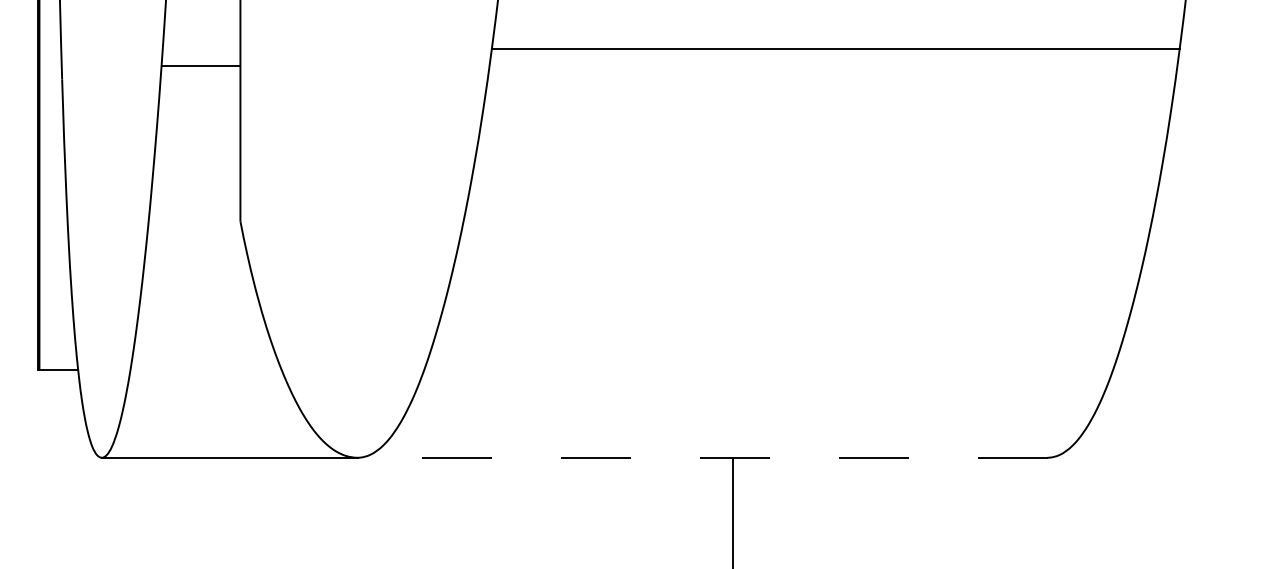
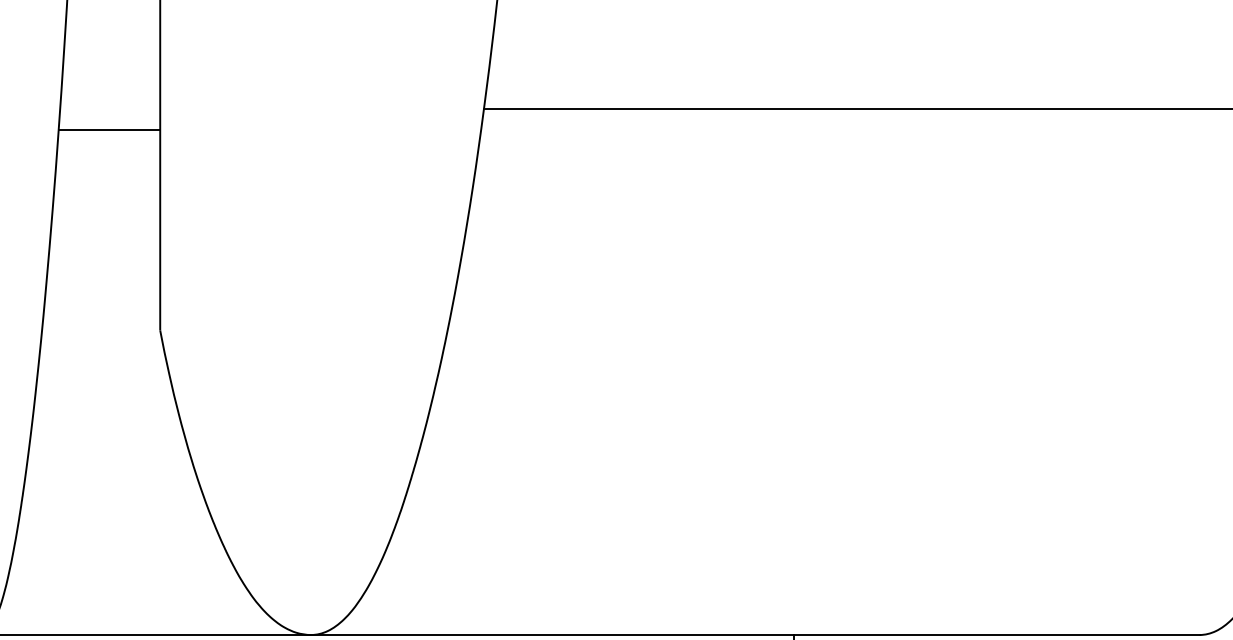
line: (702, 457) -> (755, 634), dashed -> solid

